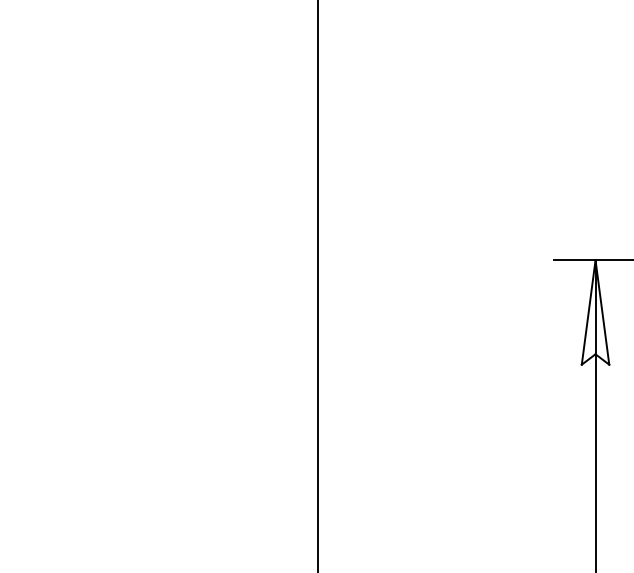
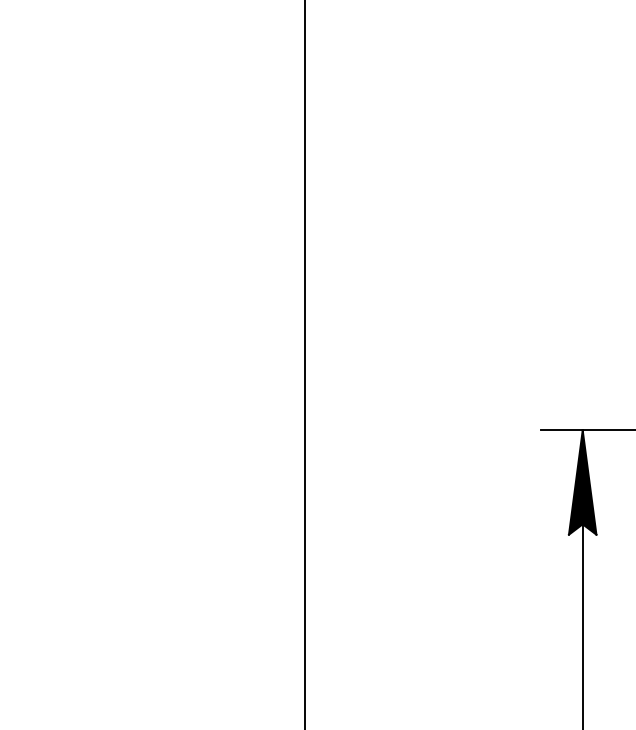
fill: (595, 312) -> (582, 482), added

